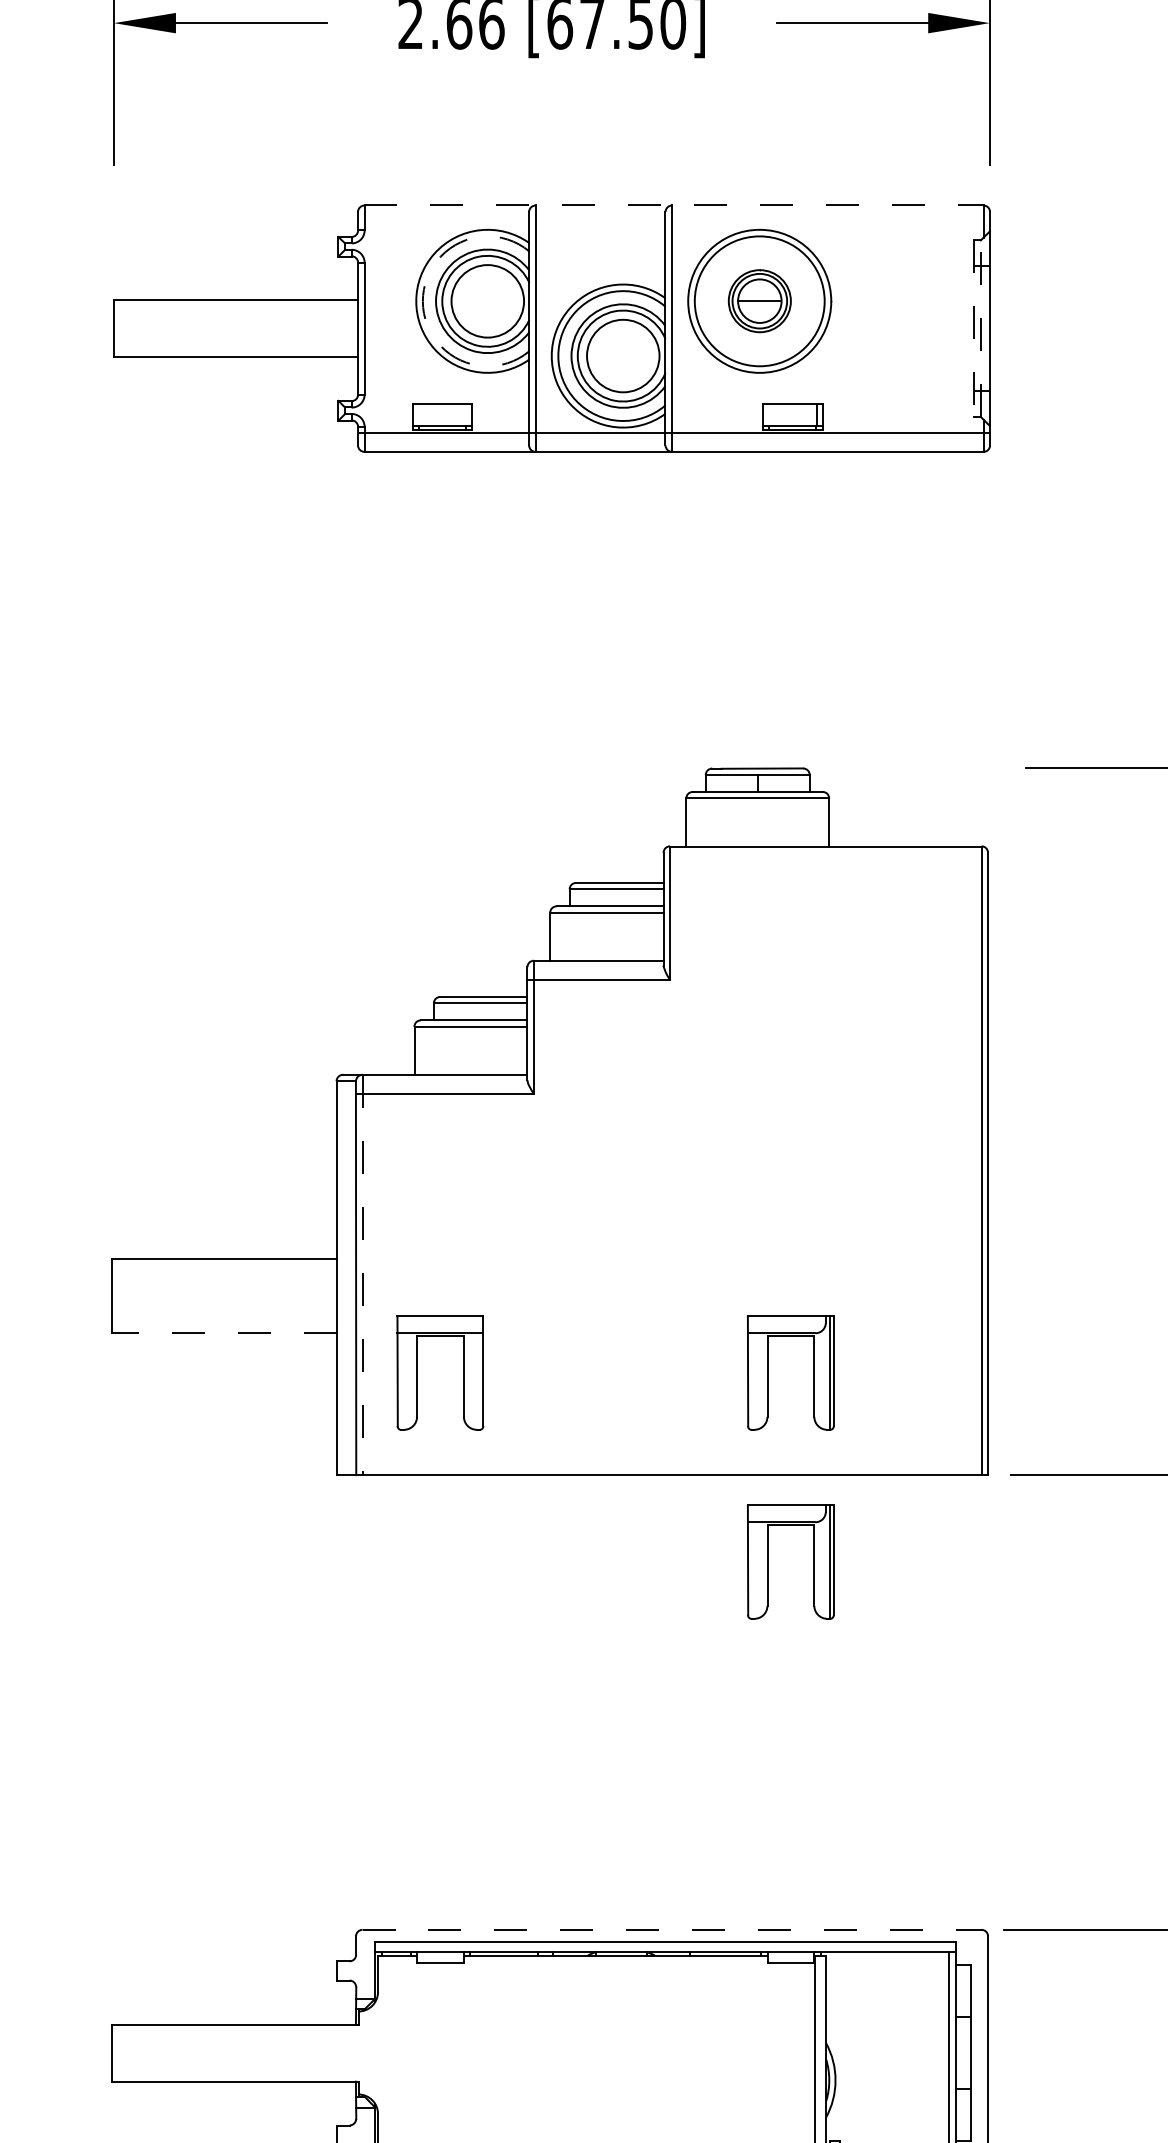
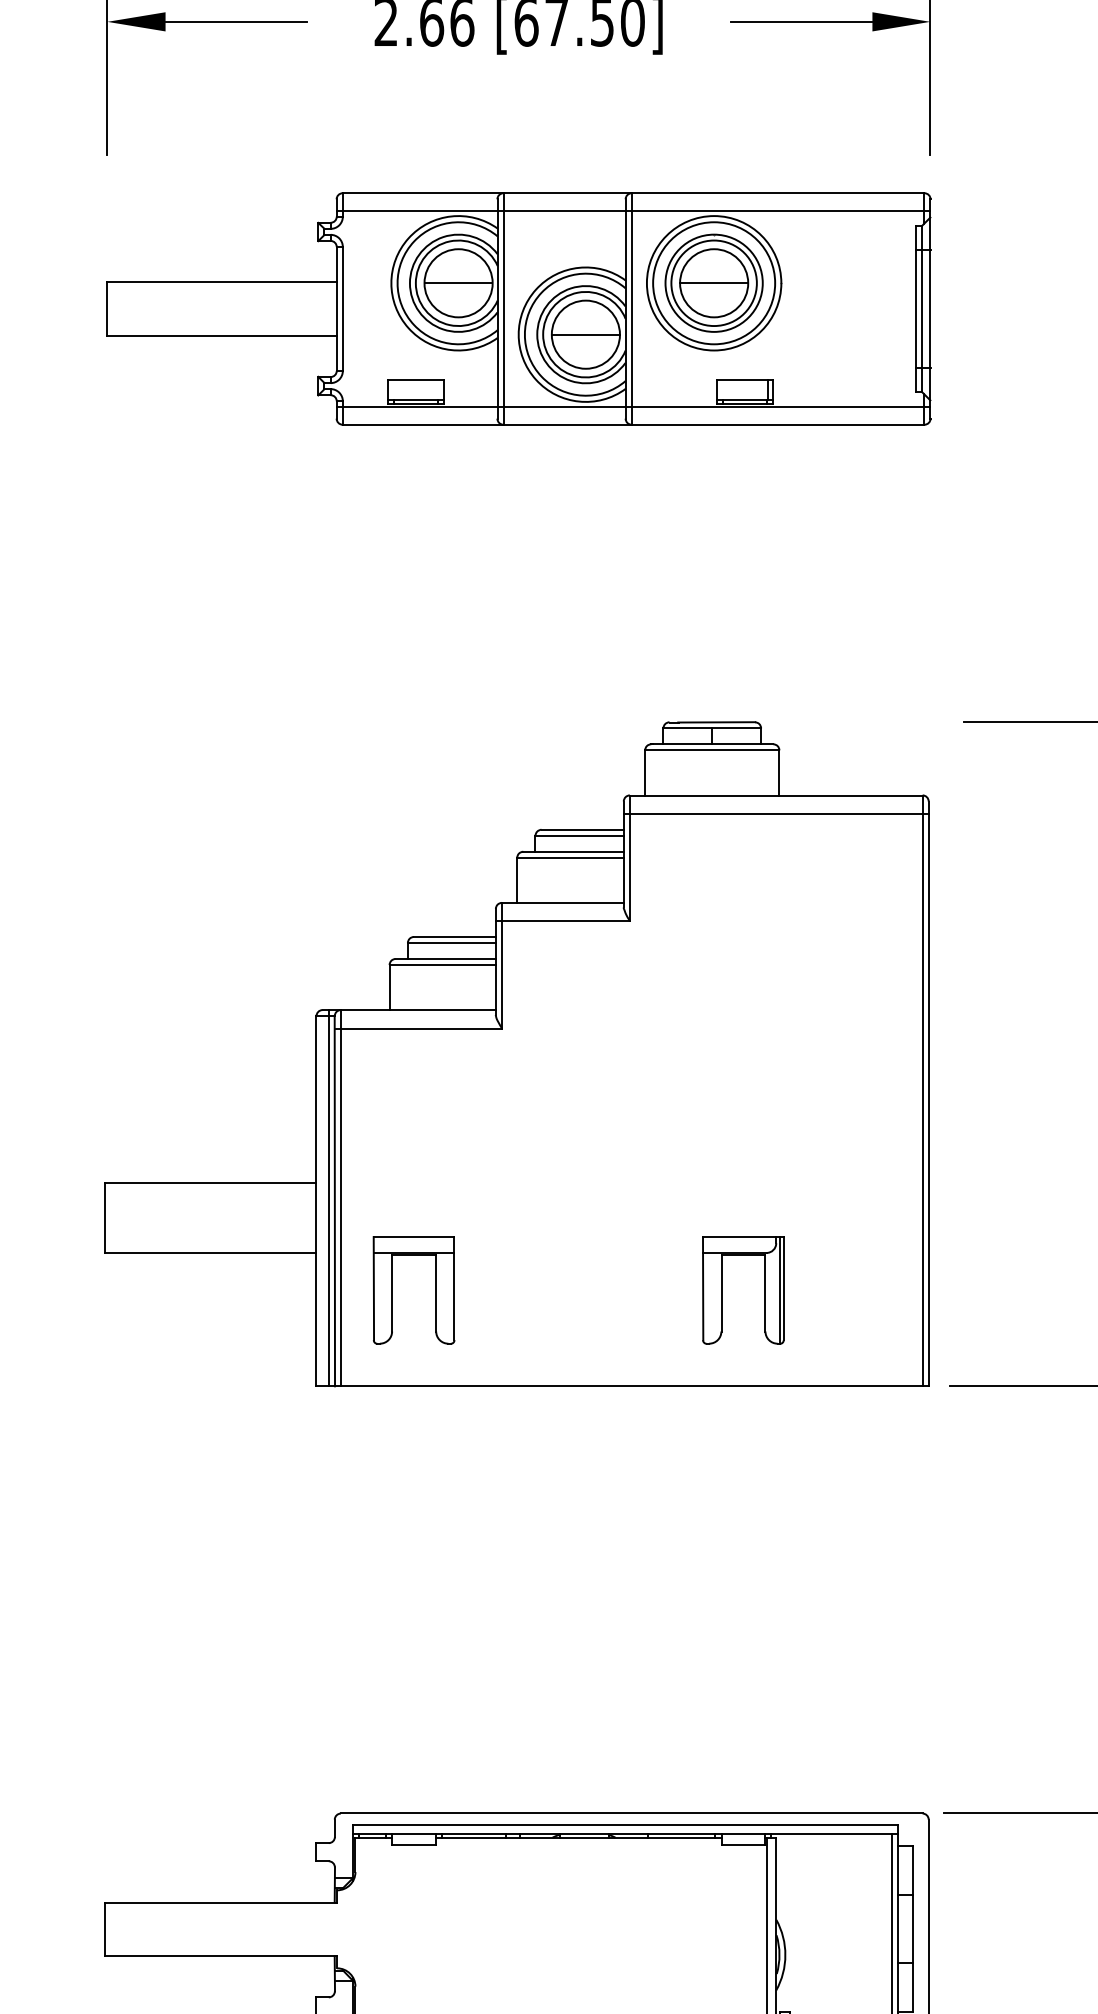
line: (674, 205) -> (634, 193), dashed -> solid
line: (673, 224) -> (633, 211), added
part: (759, 300) -> (713, 282), size x1.67
arc: (422, 301) -> (397, 283), dashed -> solid
line: (487, 301) -> (458, 283), added
line: (980, 328) -> (921, 308), dashed -> solid
line: (974, 329) -> (915, 309), dashed -> solid
line: (623, 356) -> (586, 335), added
line: (825, 866) -> (775, 814), added
line: (349, 1275) -> (328, 1198), added
line: (362, 1275) -> (340, 1198), dashed -> solid
line: (223, 1333) -> (210, 1253), dashed -> solid
part: (768, 1561) -> (722, 1467), removed
line: (672, 1929) -> (632, 1813), dashed -> solid

